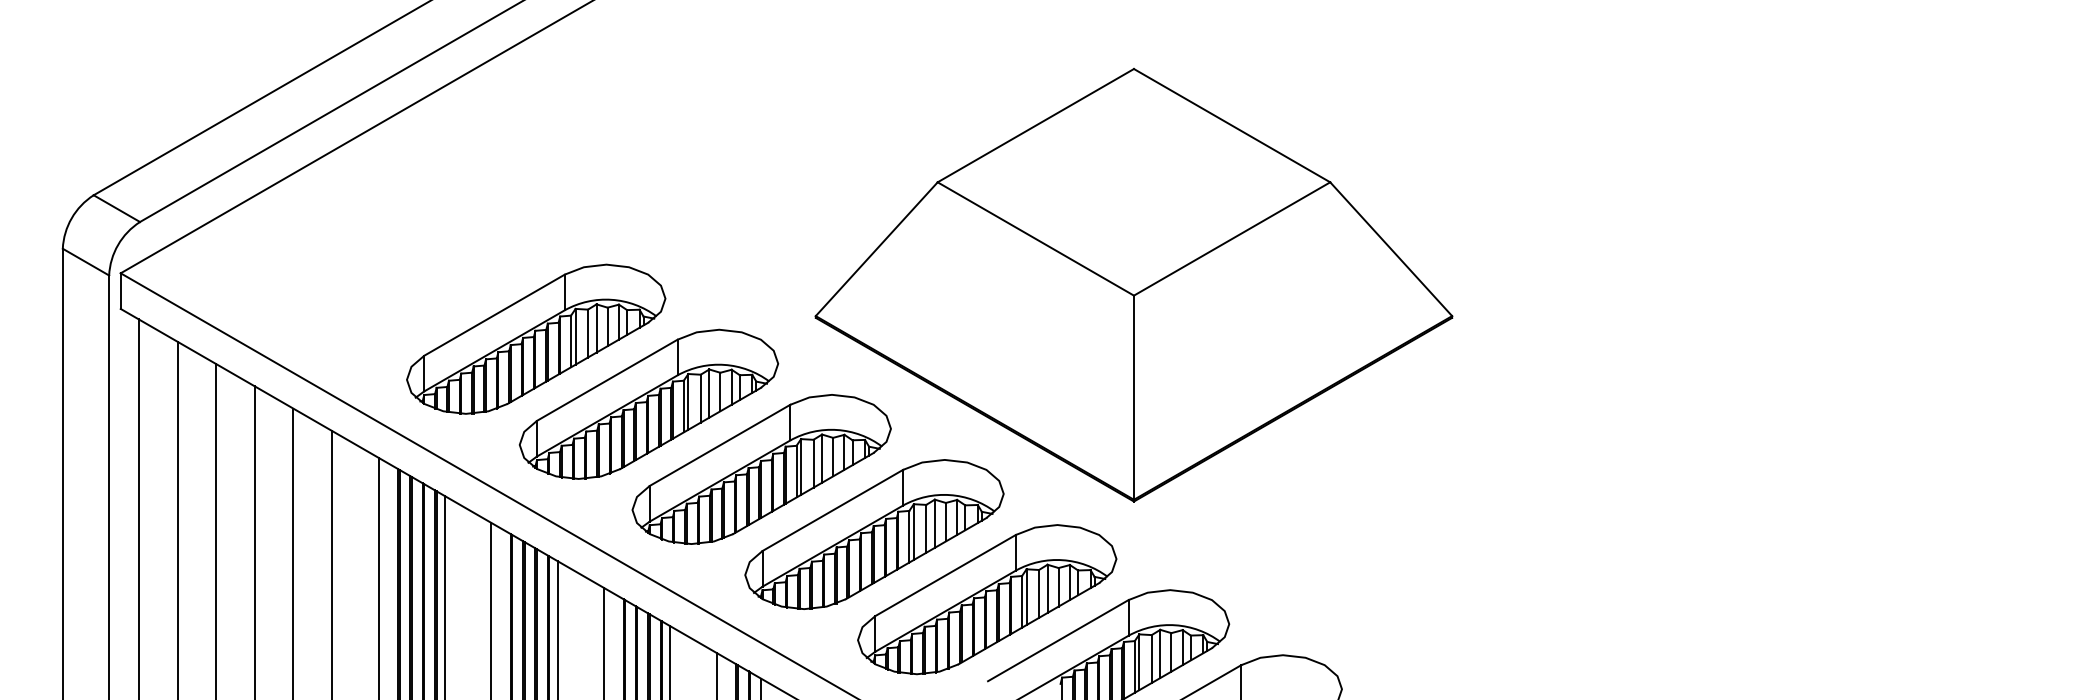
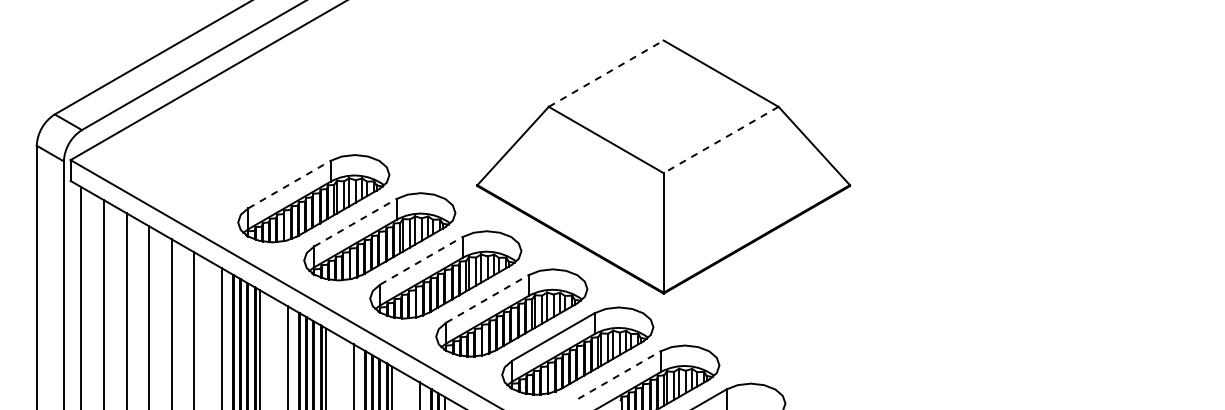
line: (1036, 125) -> (606, 73), solid -> dashed
line: (1231, 239) -> (720, 140), solid -> dashed
line: (494, 314) -> (289, 184), solid -> dashed
line: (607, 379) -> (355, 222), solid -> dashed
line: (720, 444) -> (421, 260), solid -> dashed
line: (832, 509) -> (487, 298), solid -> dashed
line: (1058, 639) -> (619, 374), solid -> dashed

